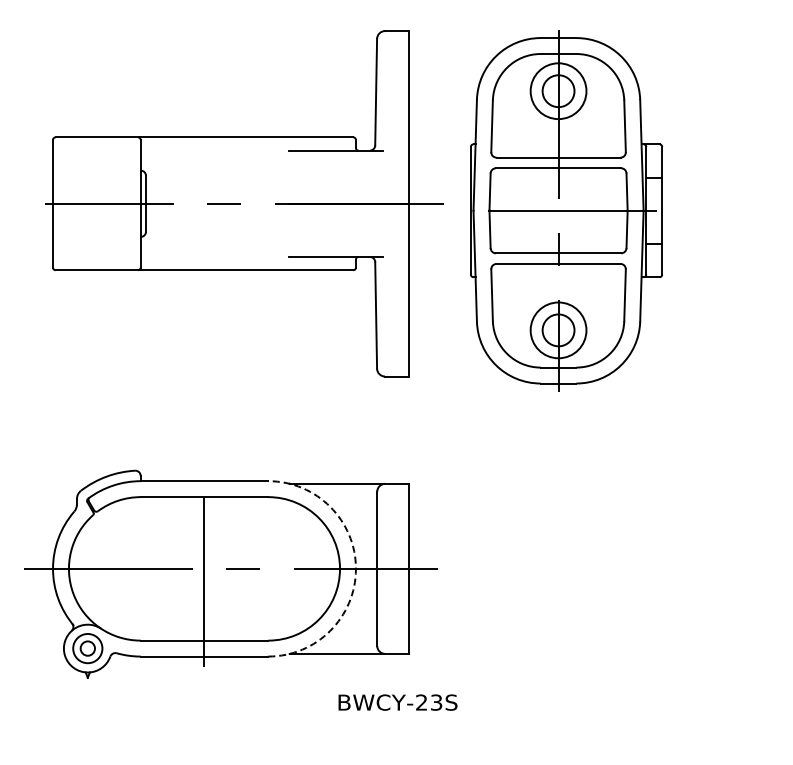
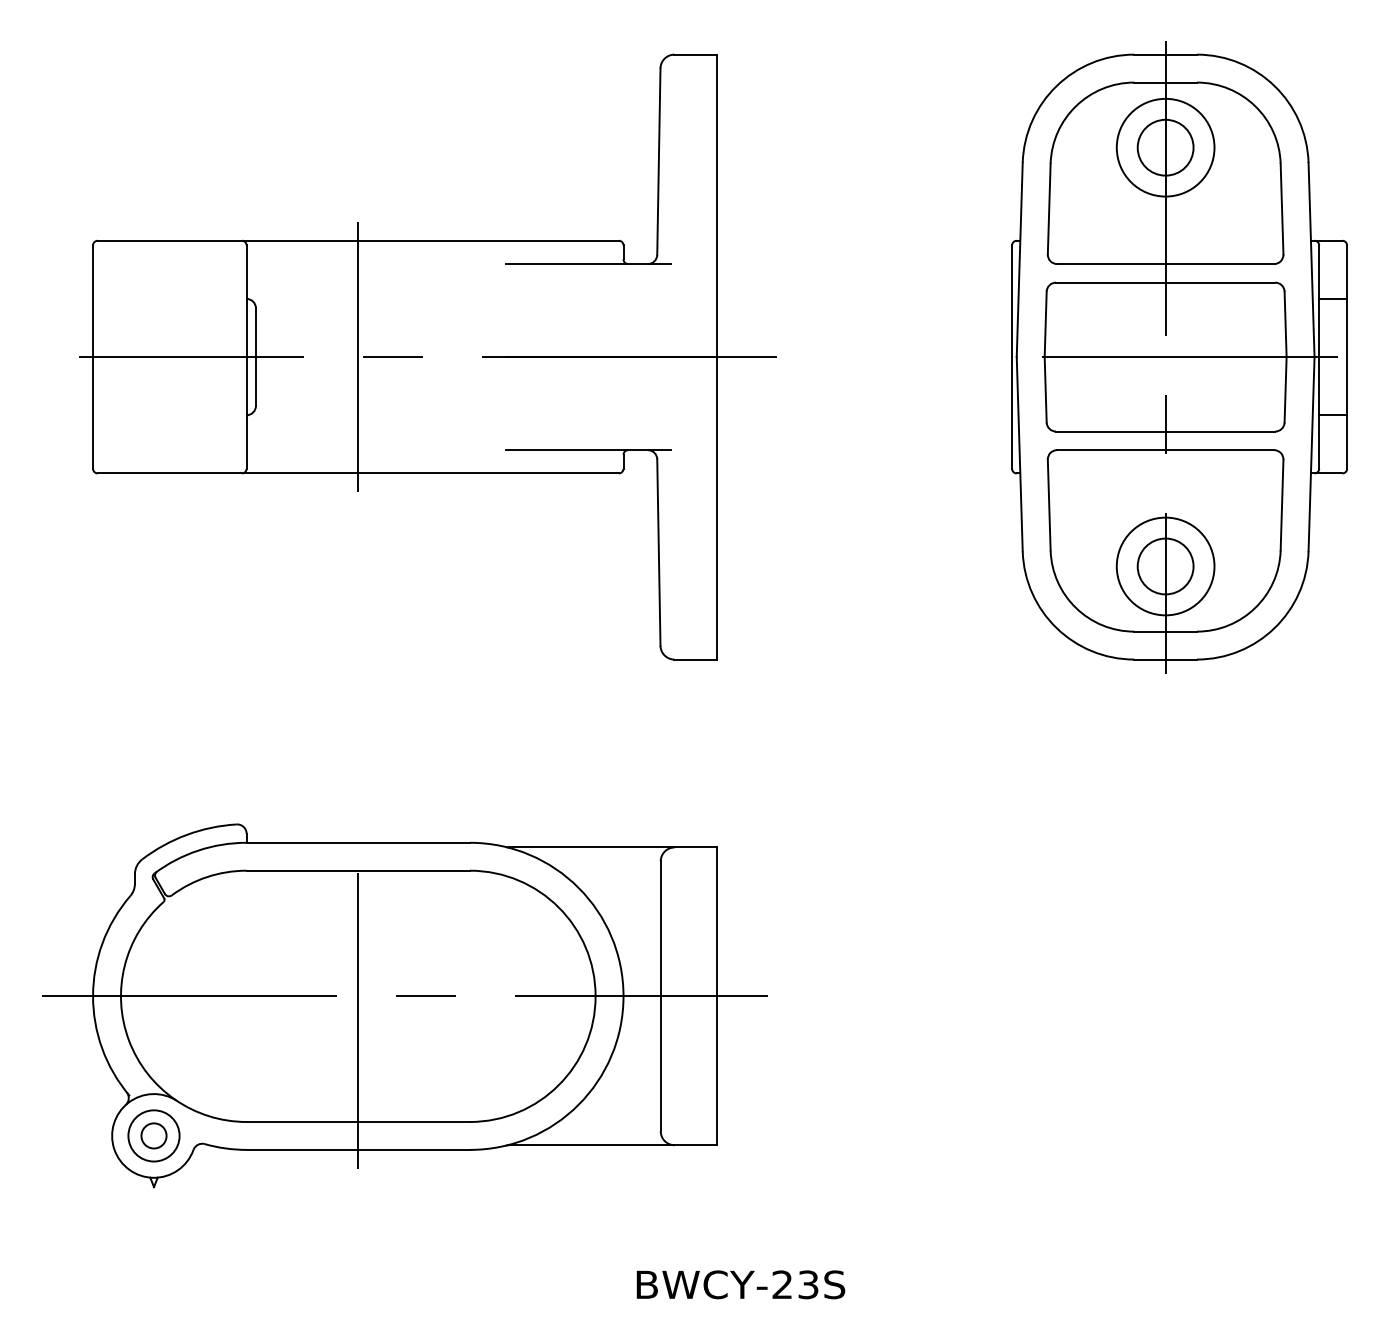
line: (204, 203) -> (358, 356), added
part: (566, 210) -> (1179, 356), moved
arc: (355, 568) -> (622, 995), dashed -> solid
text: (397, 702) -> (740, 1284), moved

